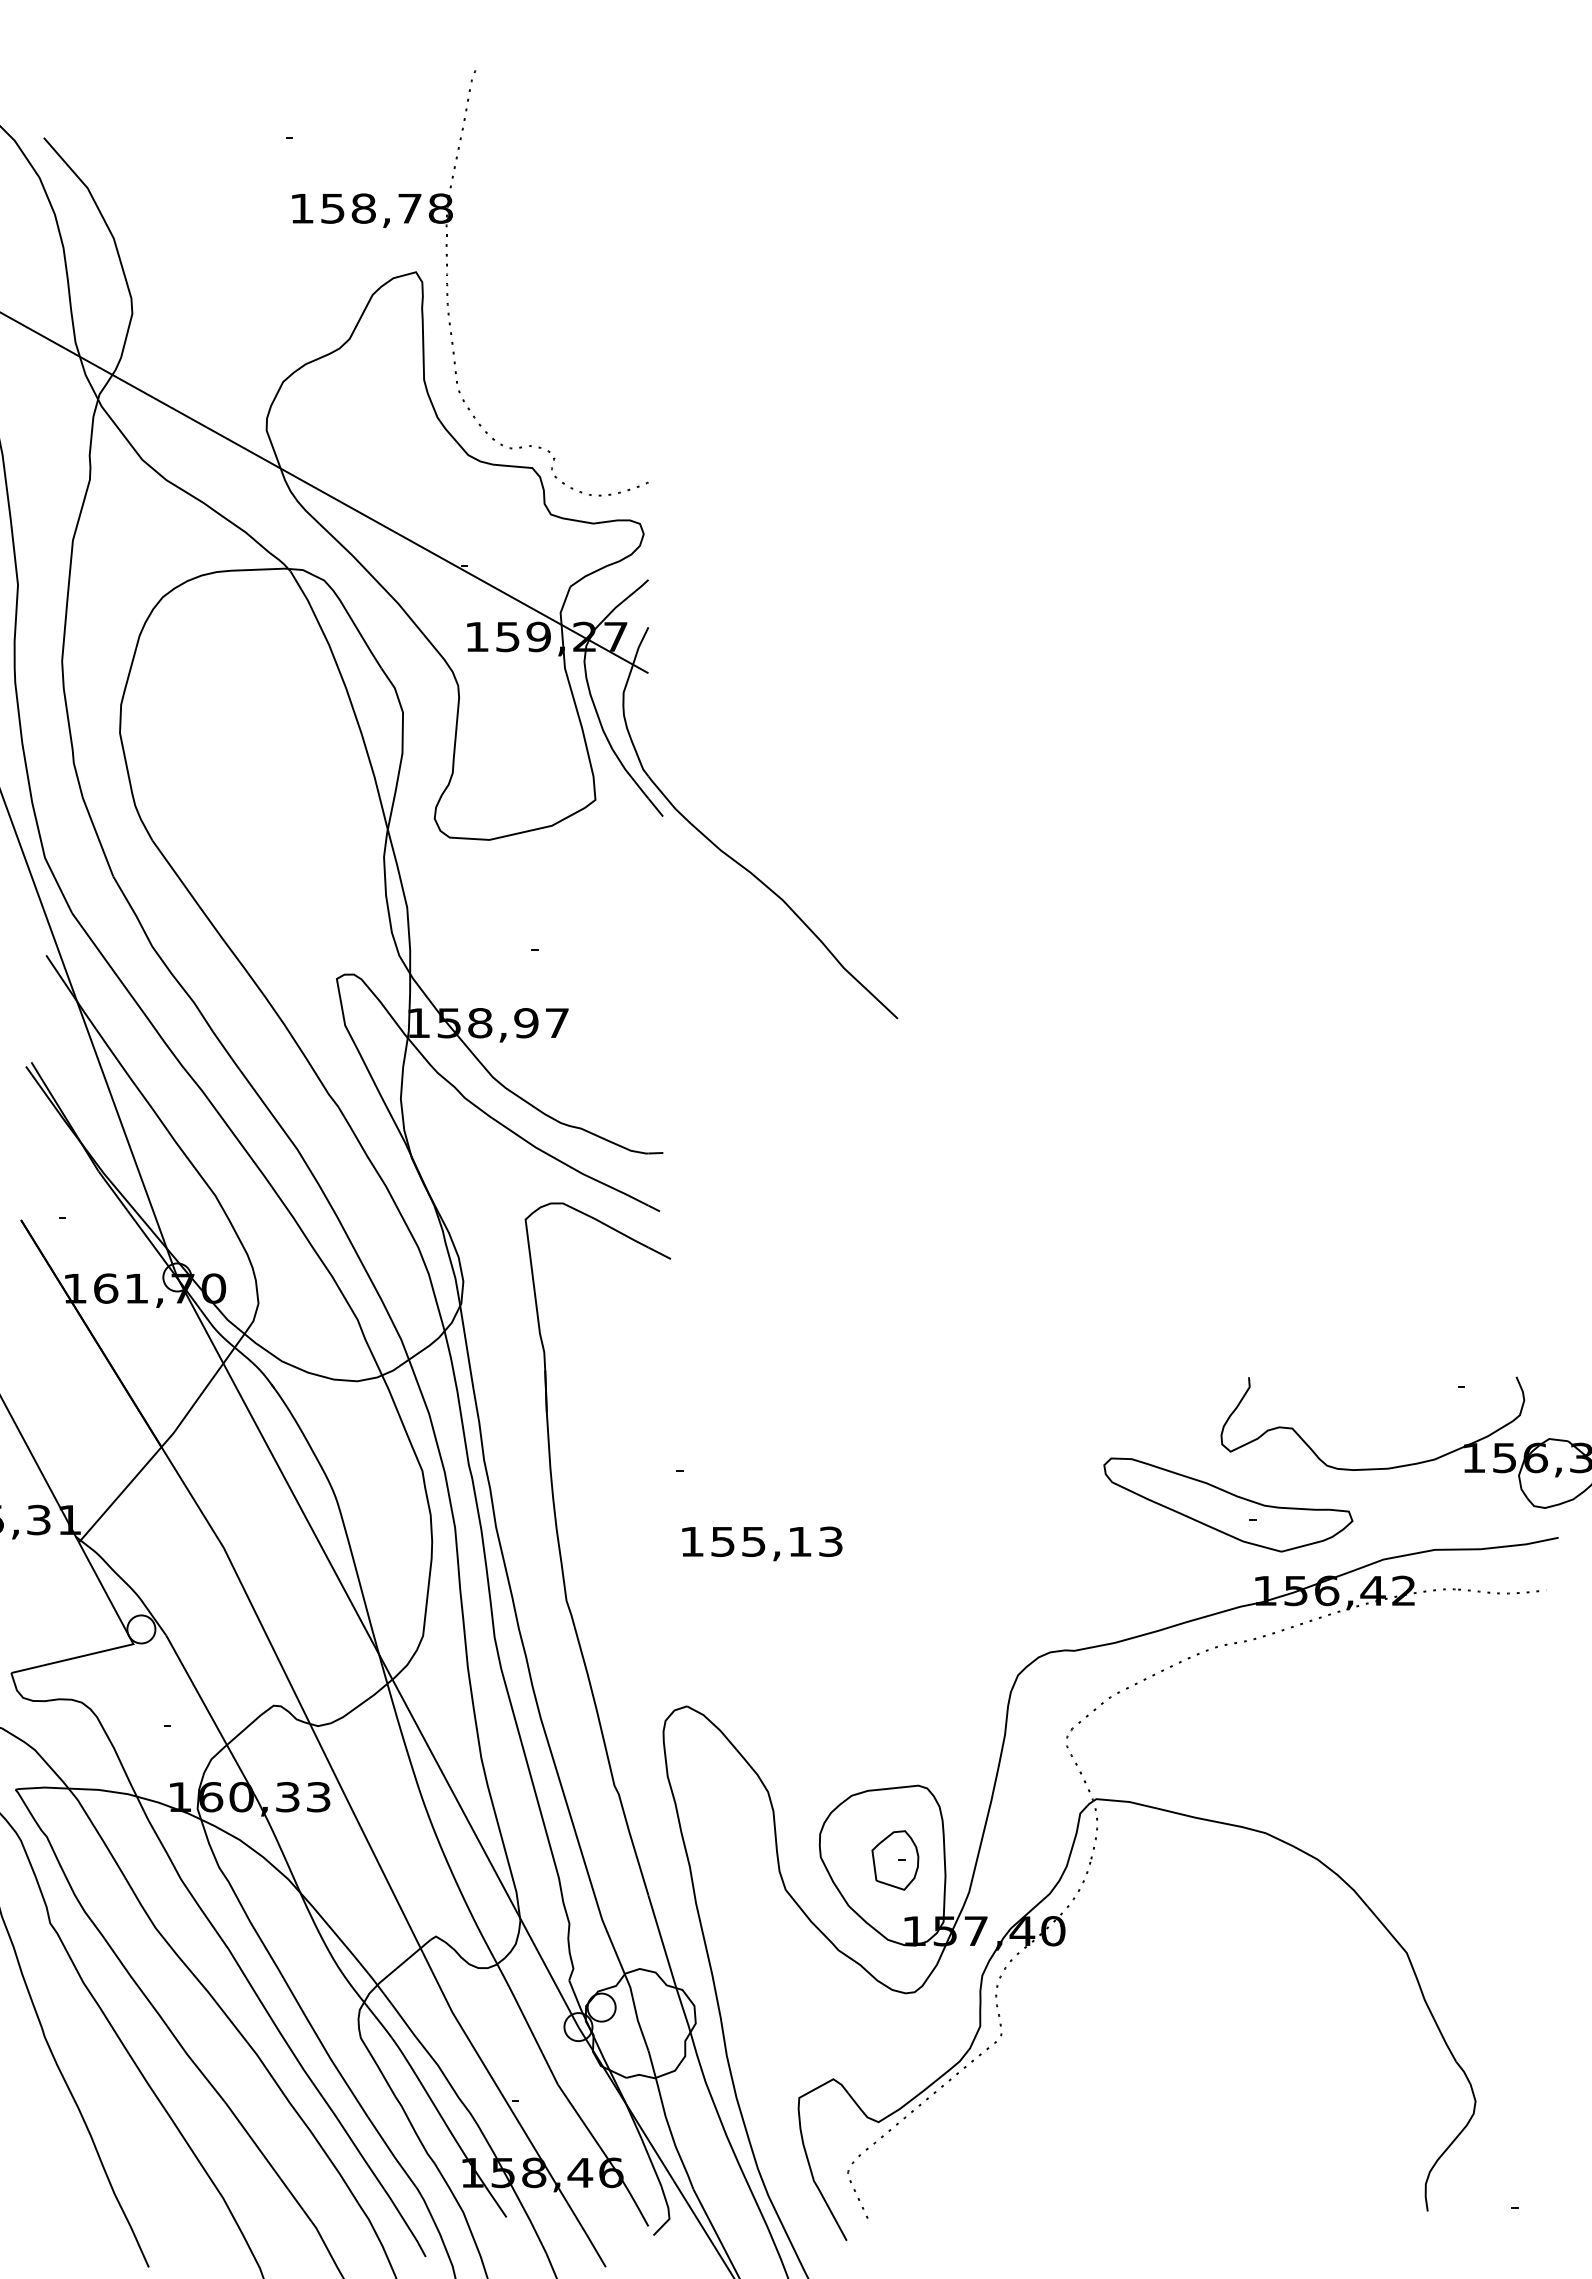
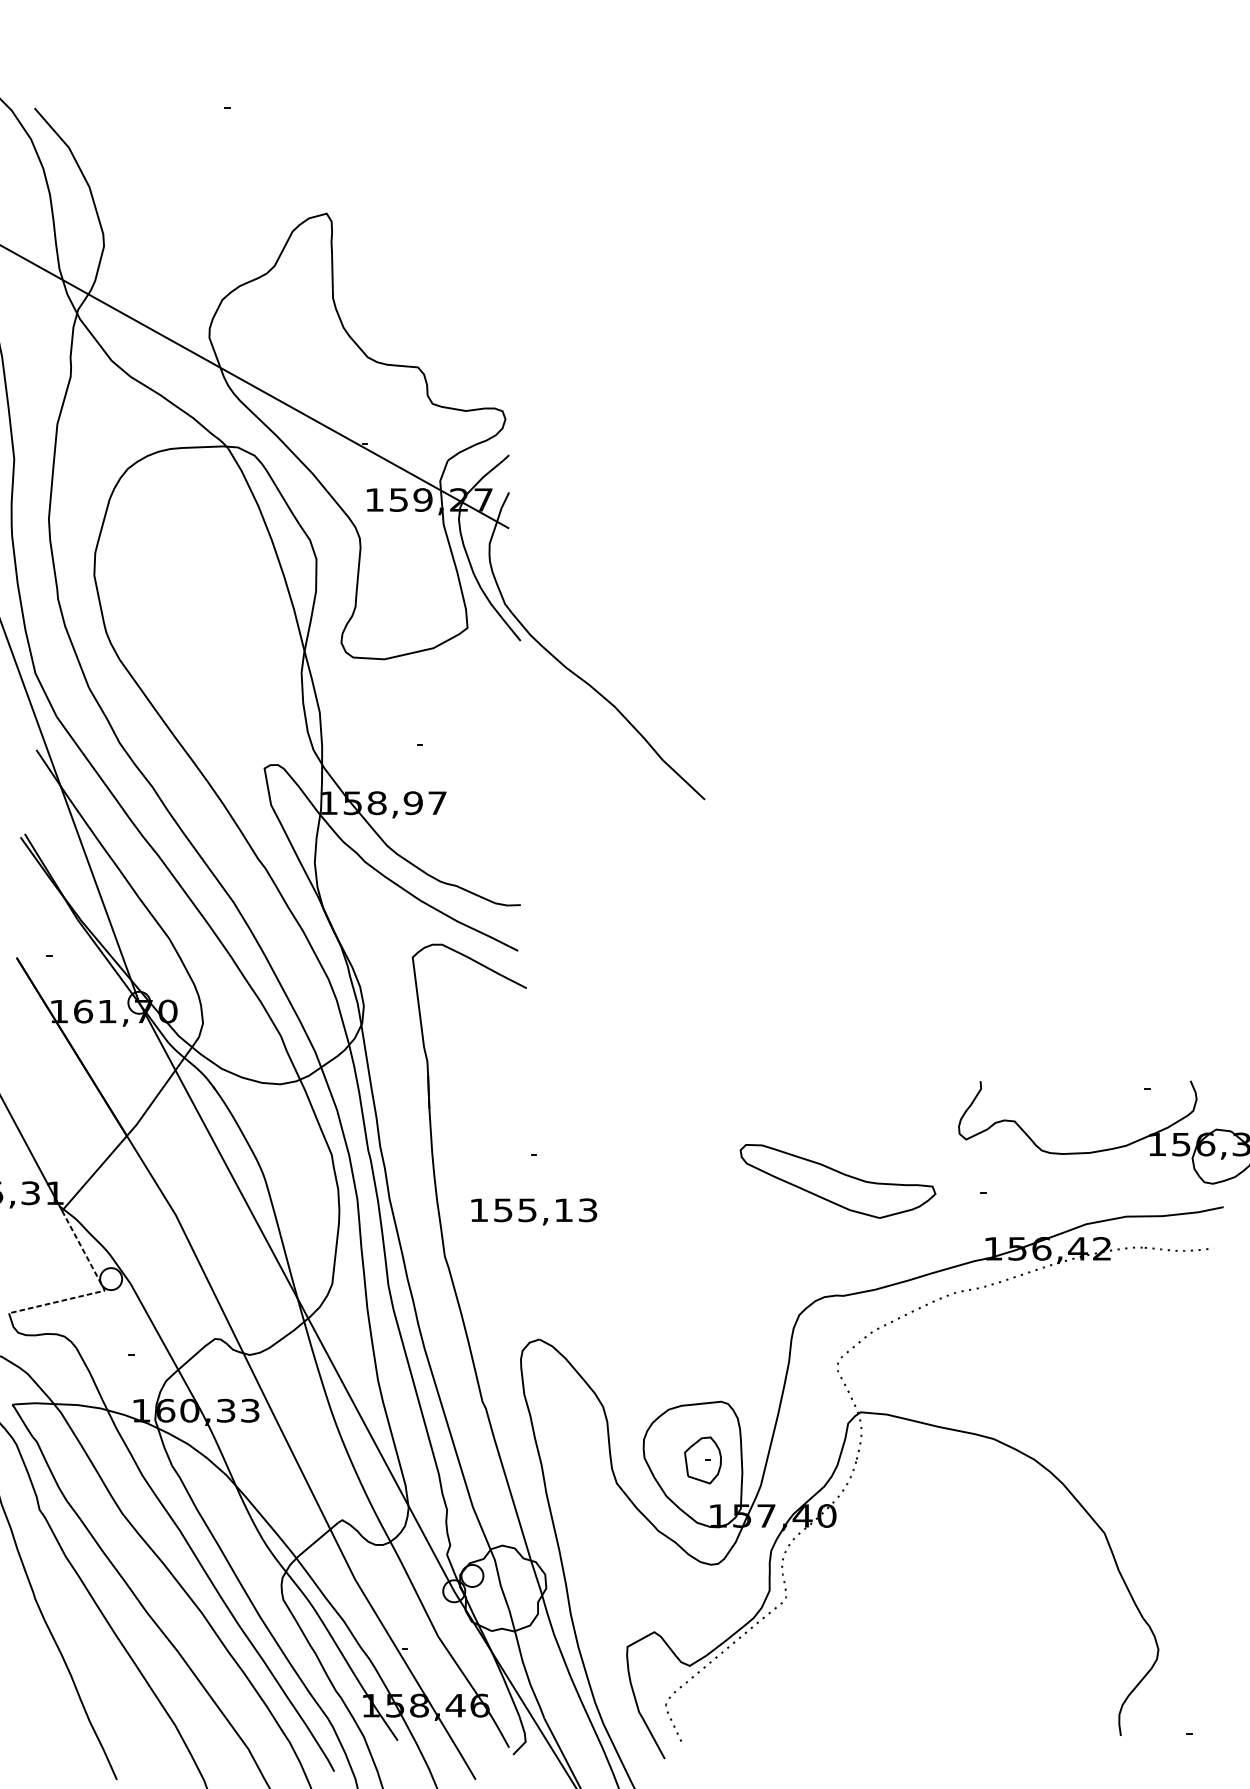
part: (448, 284) -> (352, 223), removed
part: (1228, 1504) -> (838, 1181), moved
text: (762, 1543) -> (534, 1211), moved
line: (128, 1645) -> (101, 1291), solid -> dashed

